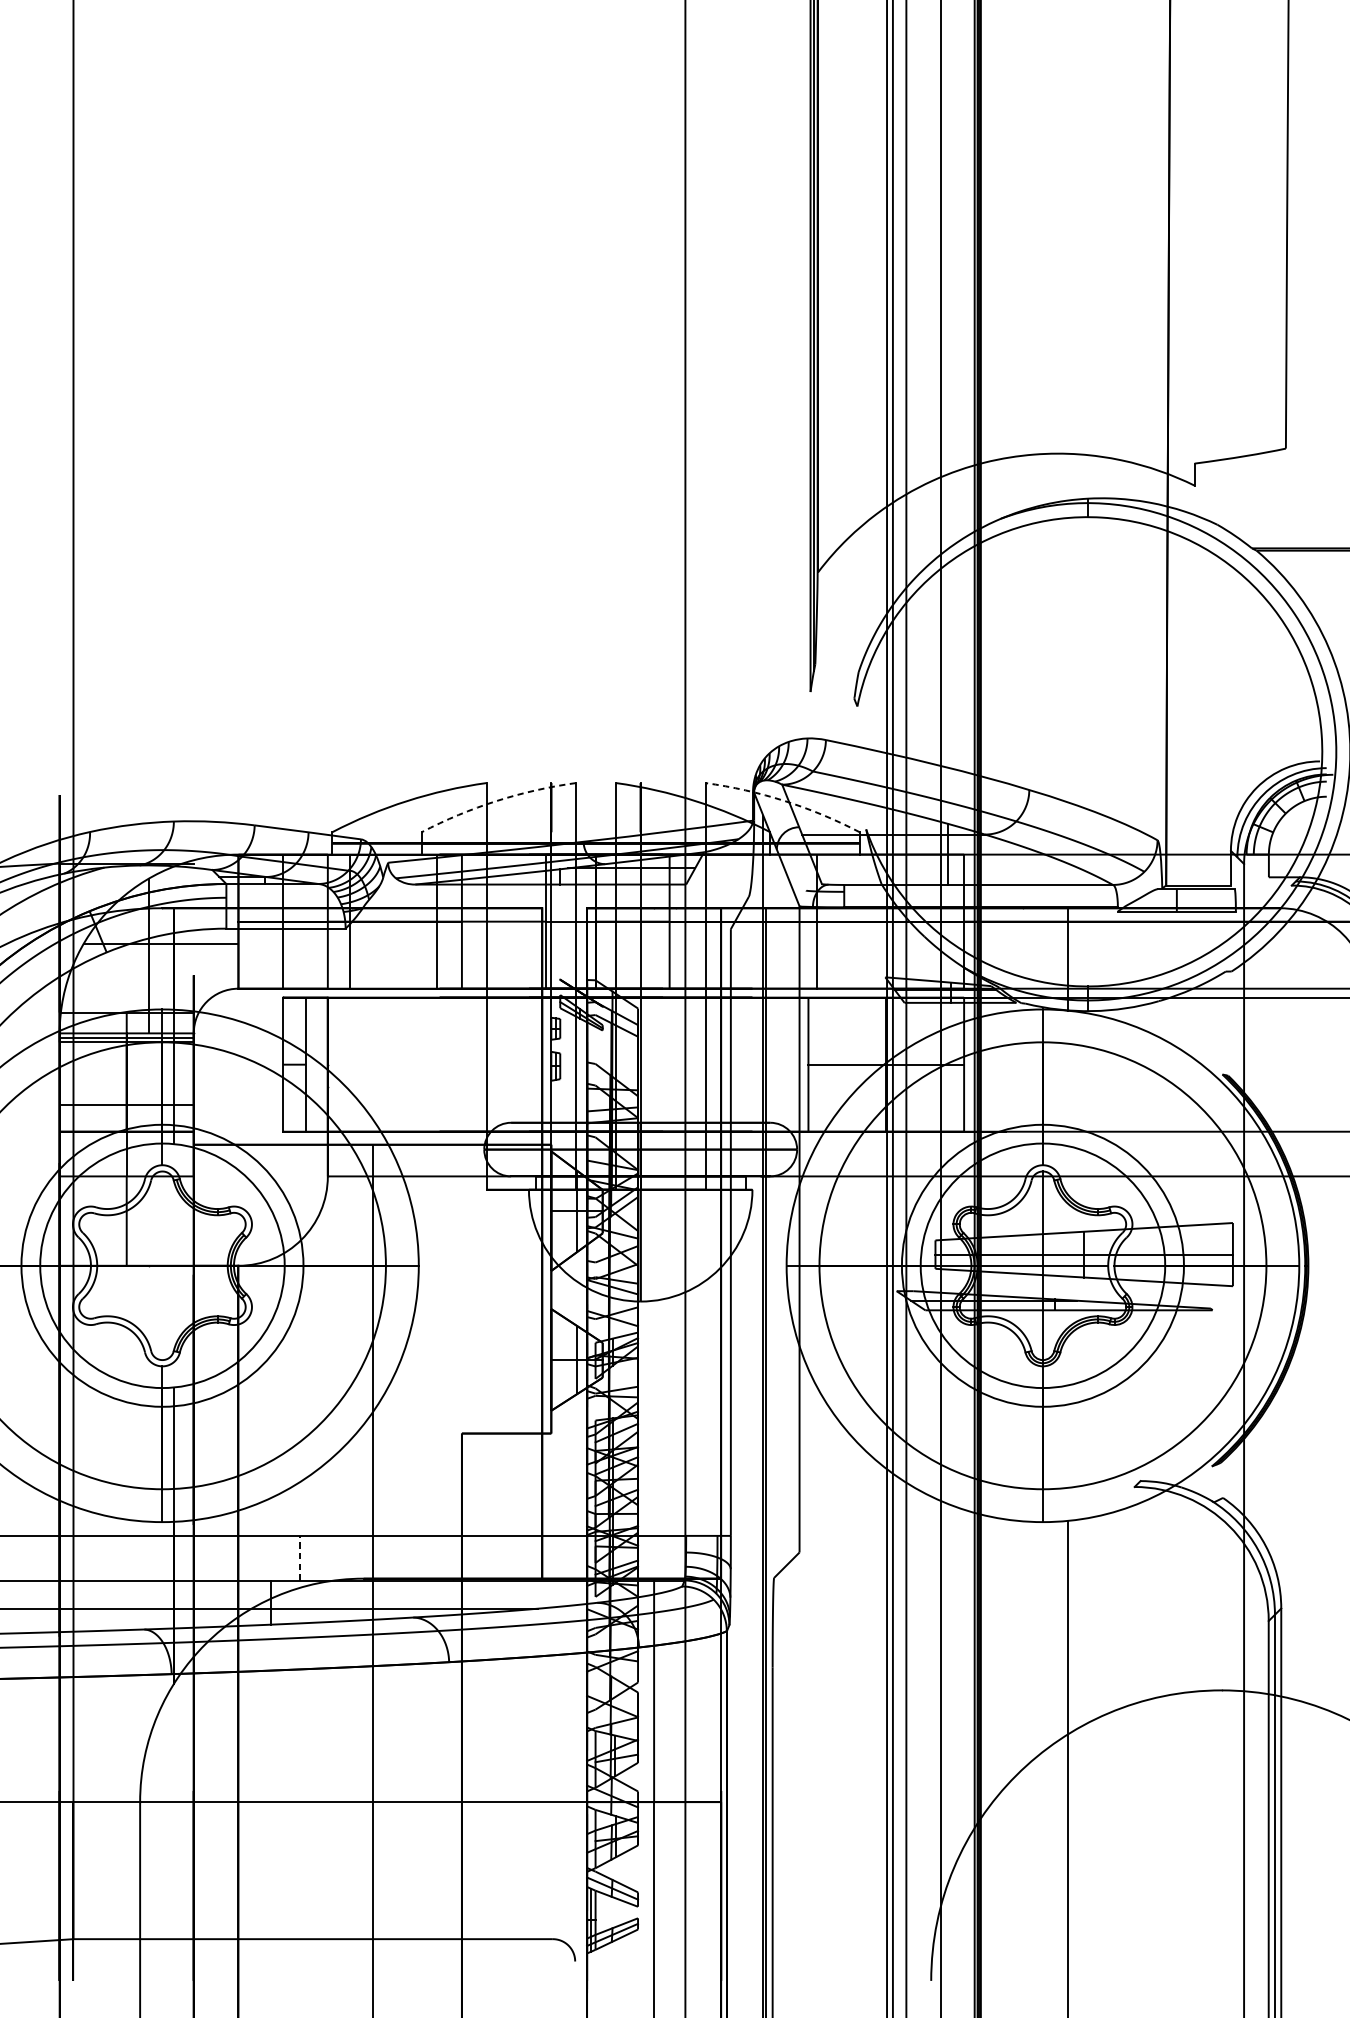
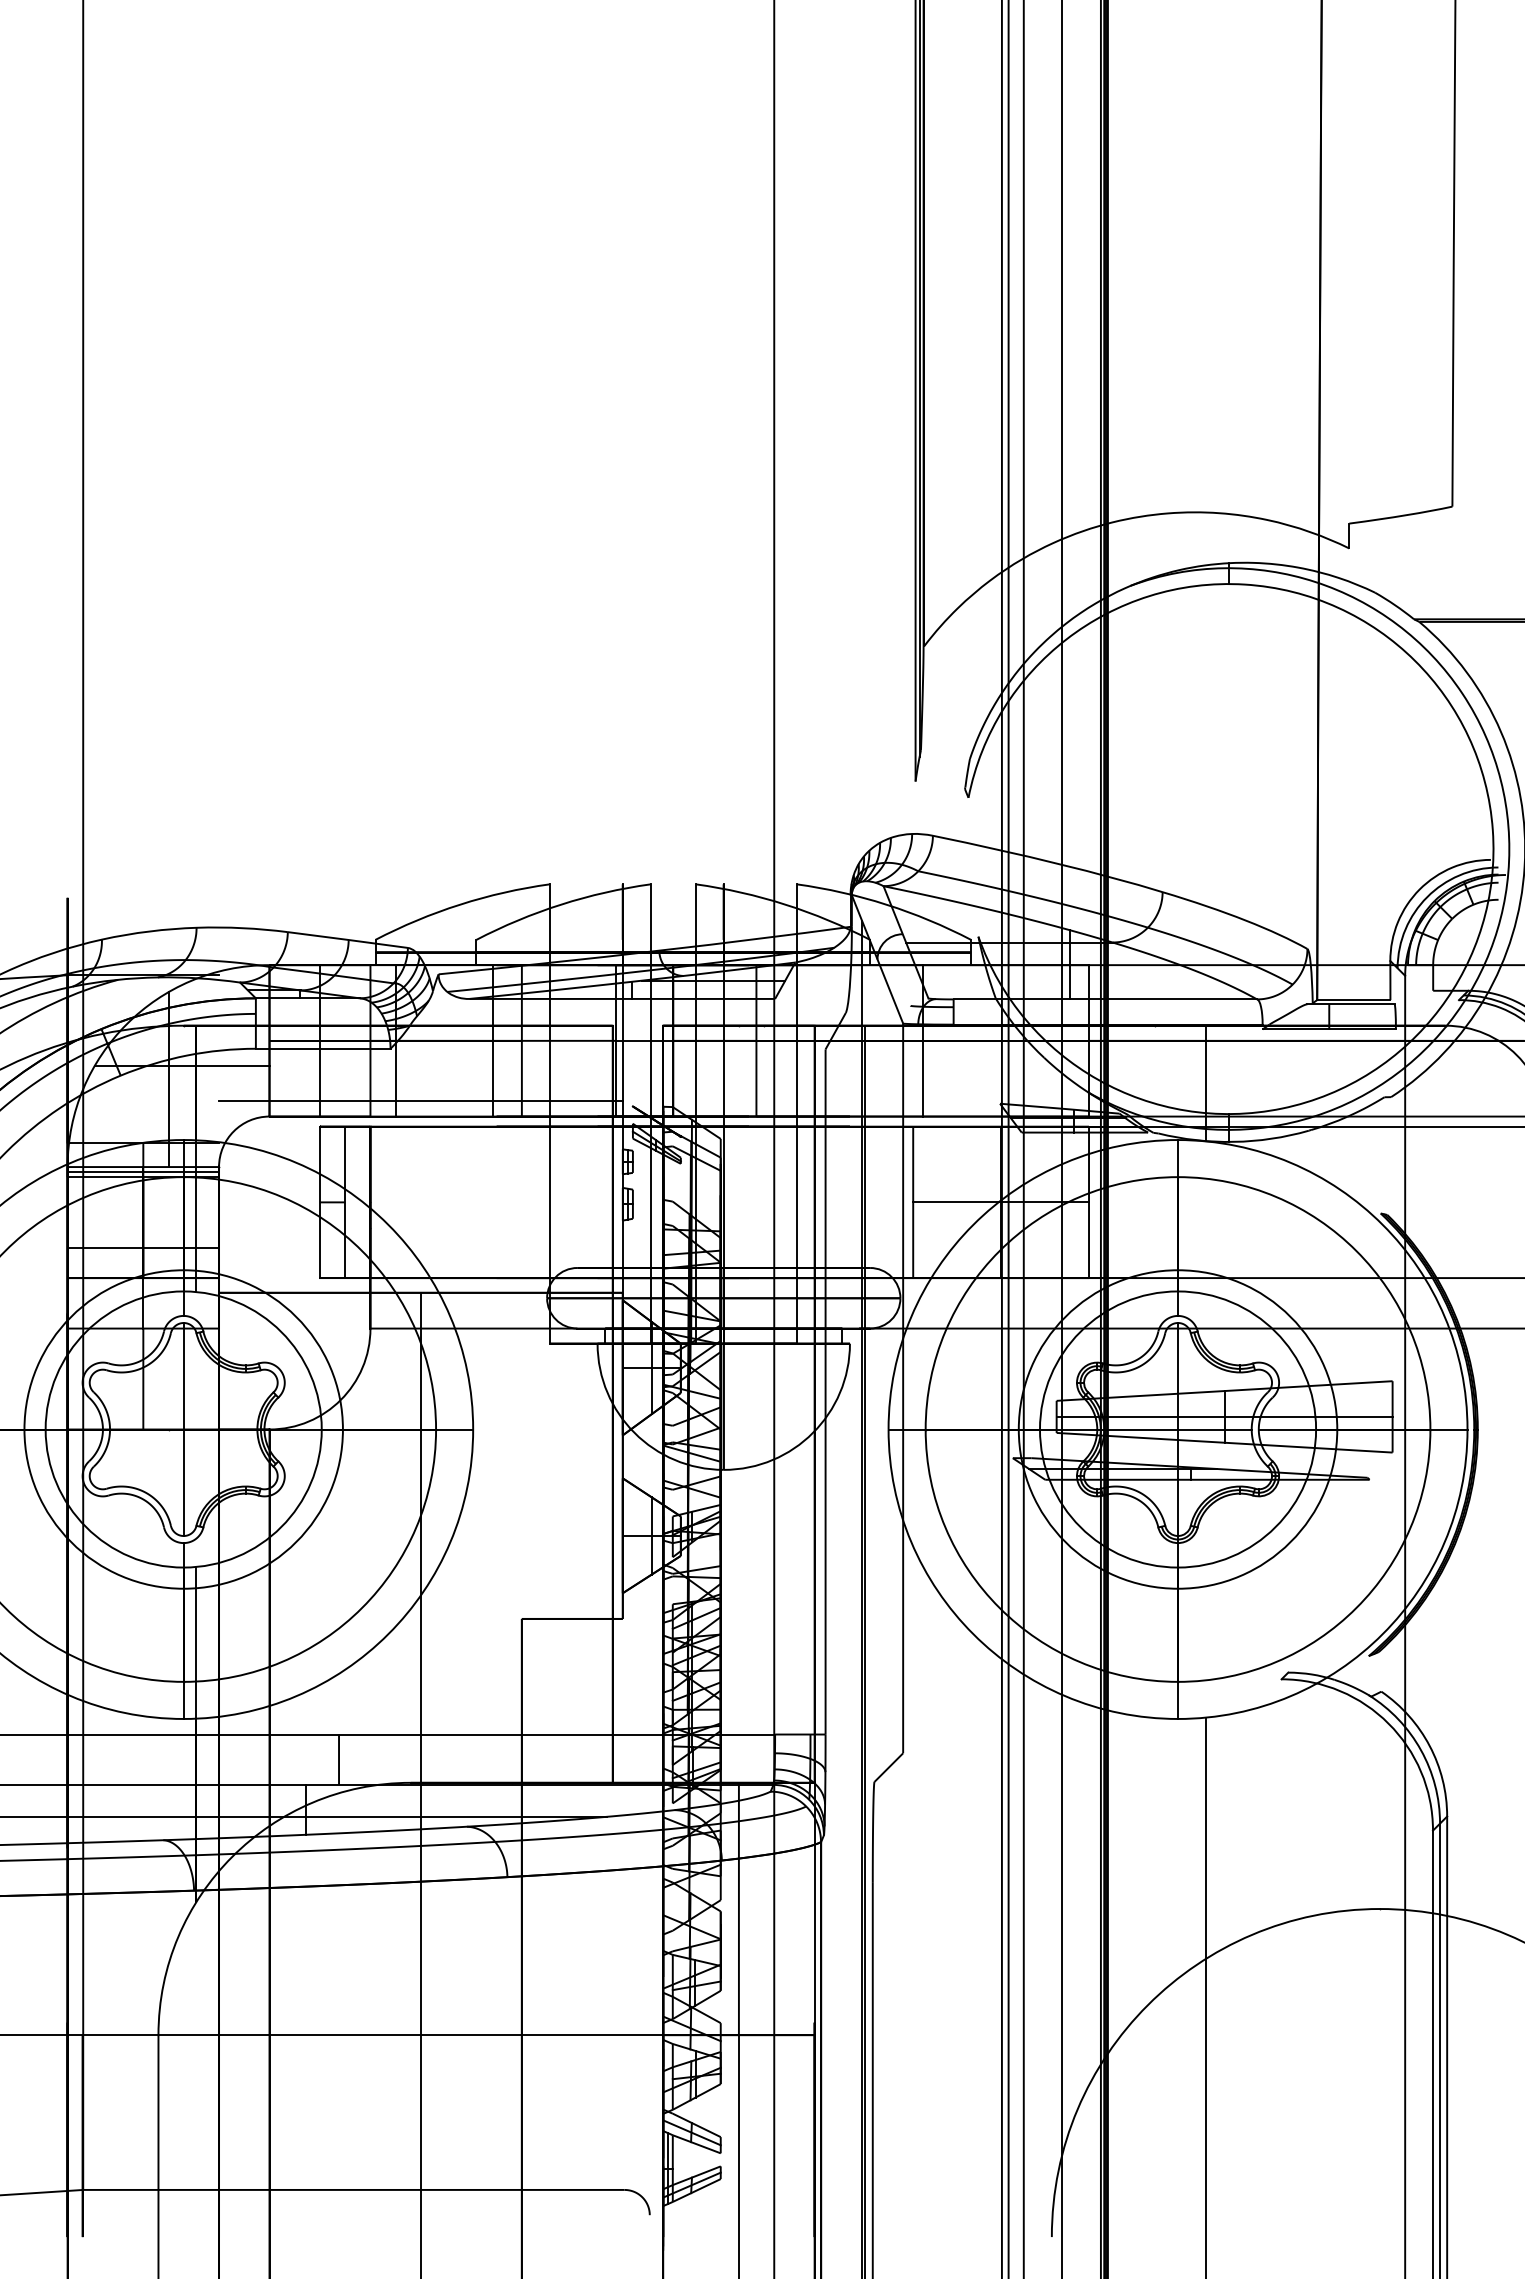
arc: (497, 800) -> (561, 904), dashed -> solid
arc: (784, 800) -> (886, 904), dashed -> solid
line: (372, 975) -> (420, 1101), added
line: (162, 1265) -> (183, 1429), added
arc: (300, 1560) -> (339, 1762), dashed -> solid

